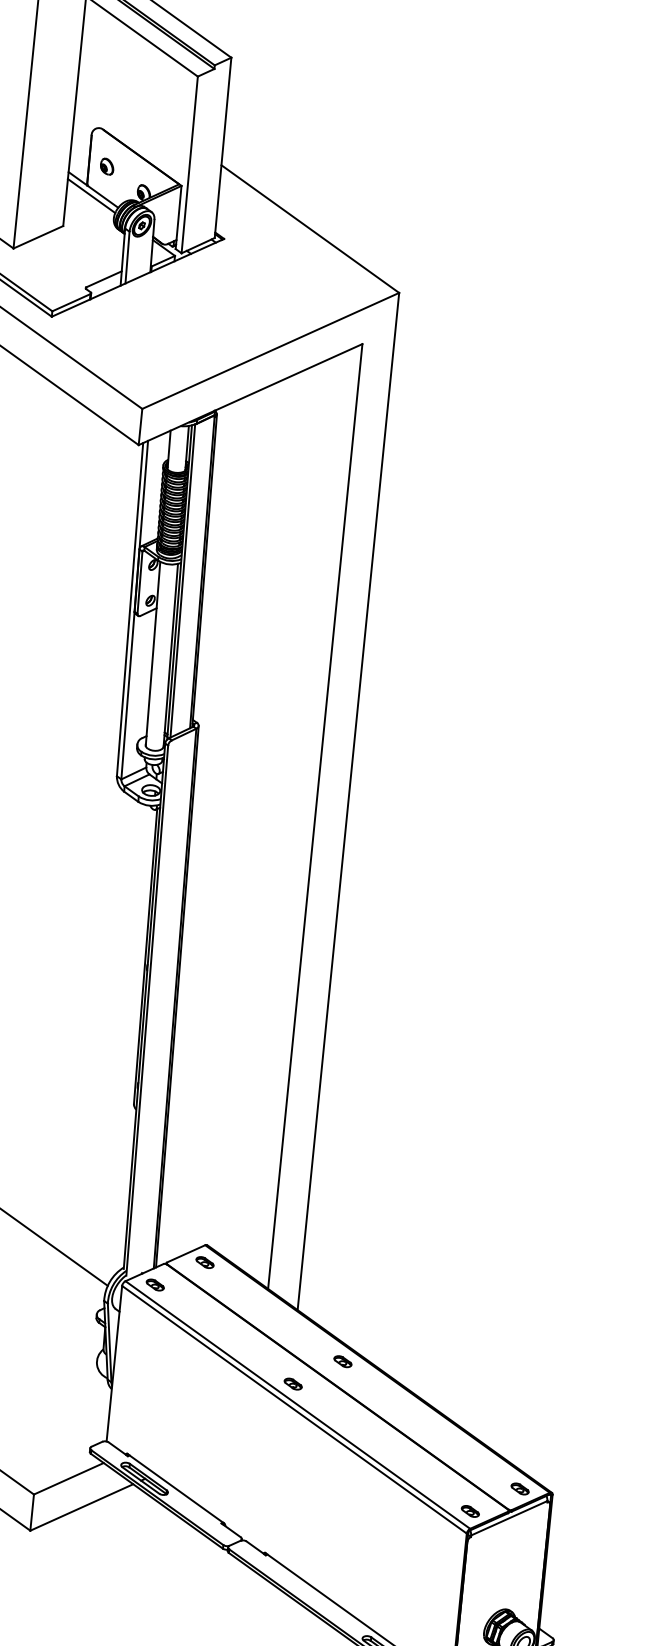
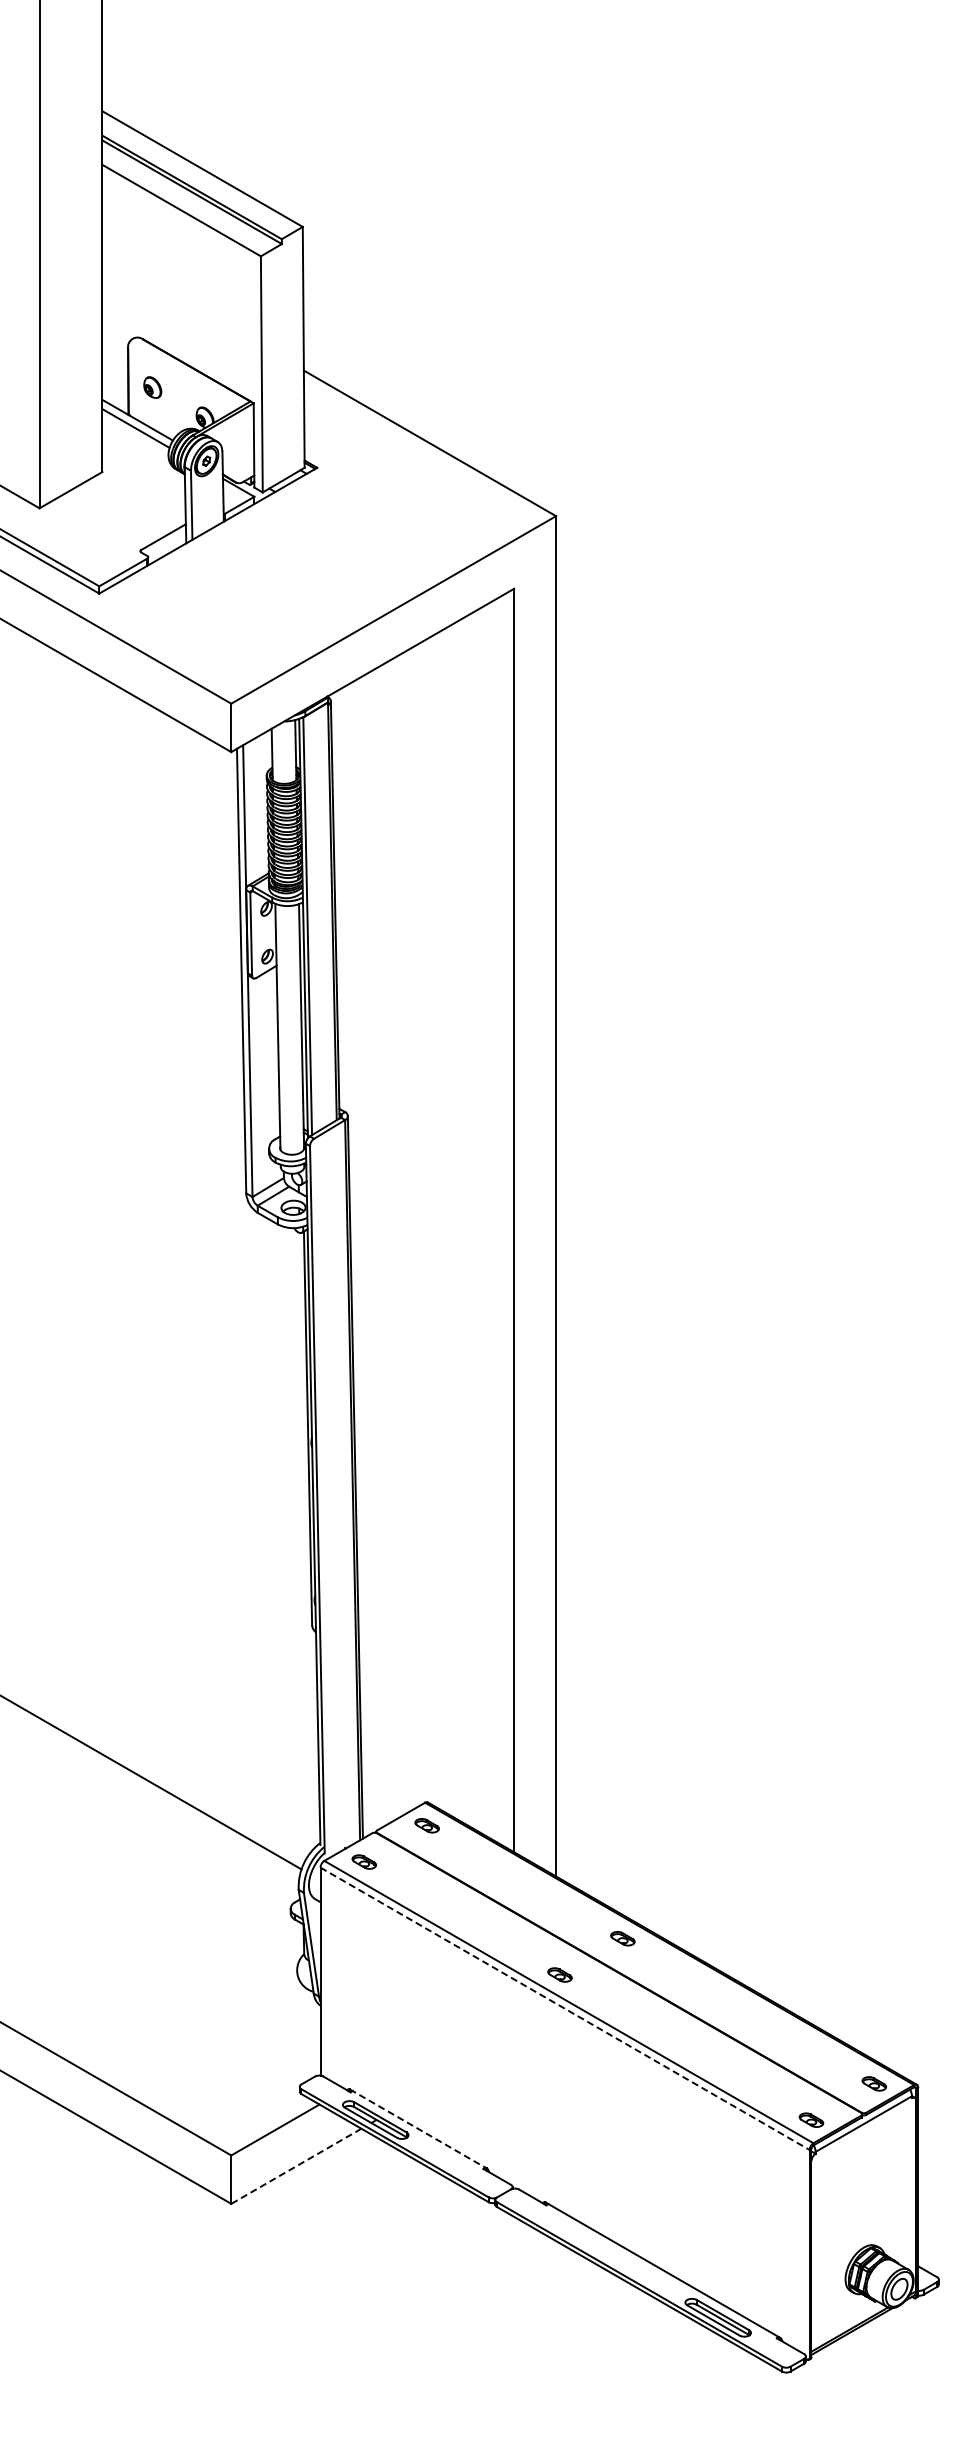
line: (294, 1410) -> (565, 2009), solid -> dashed
line: (175, 1489) -> (418, 2129), solid -> dashed
line: (81, 1507) -> (295, 2166), solid -> dashed

